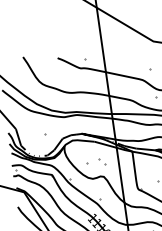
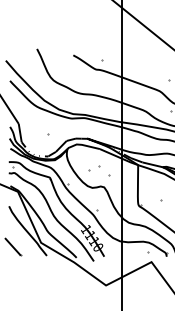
part: (101, 162) -> (104, 171), size x1.6

